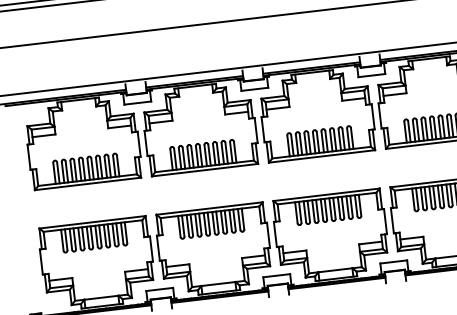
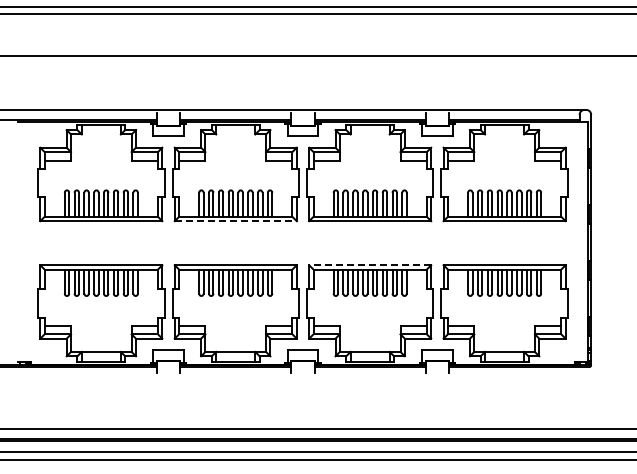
line: (205, 170) -> (236, 221), solid -> dashed
line: (325, 195) -> (369, 265), solid -> dashed

